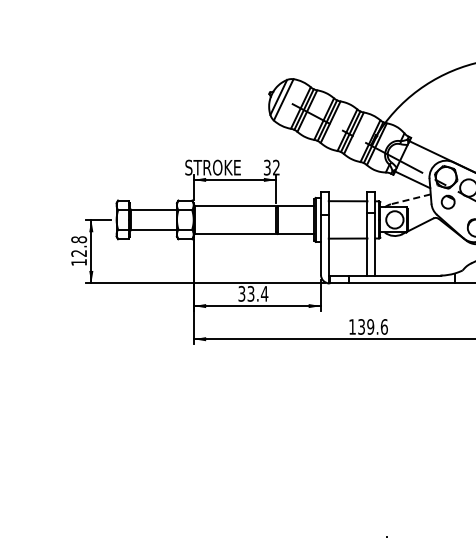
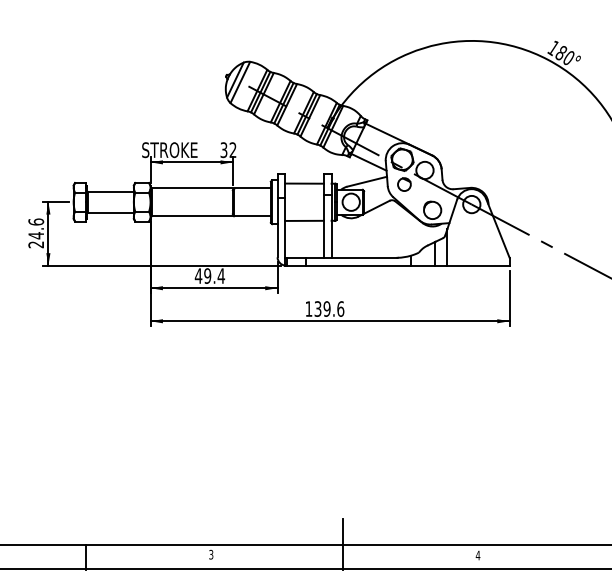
line: (410, 199) -> (366, 181), dashed -> solid
text: (78, 251) -> (35, 233), 12.8 -> 24.6
text: (245, 293) -> (202, 275), 33.4 -> 49.4

